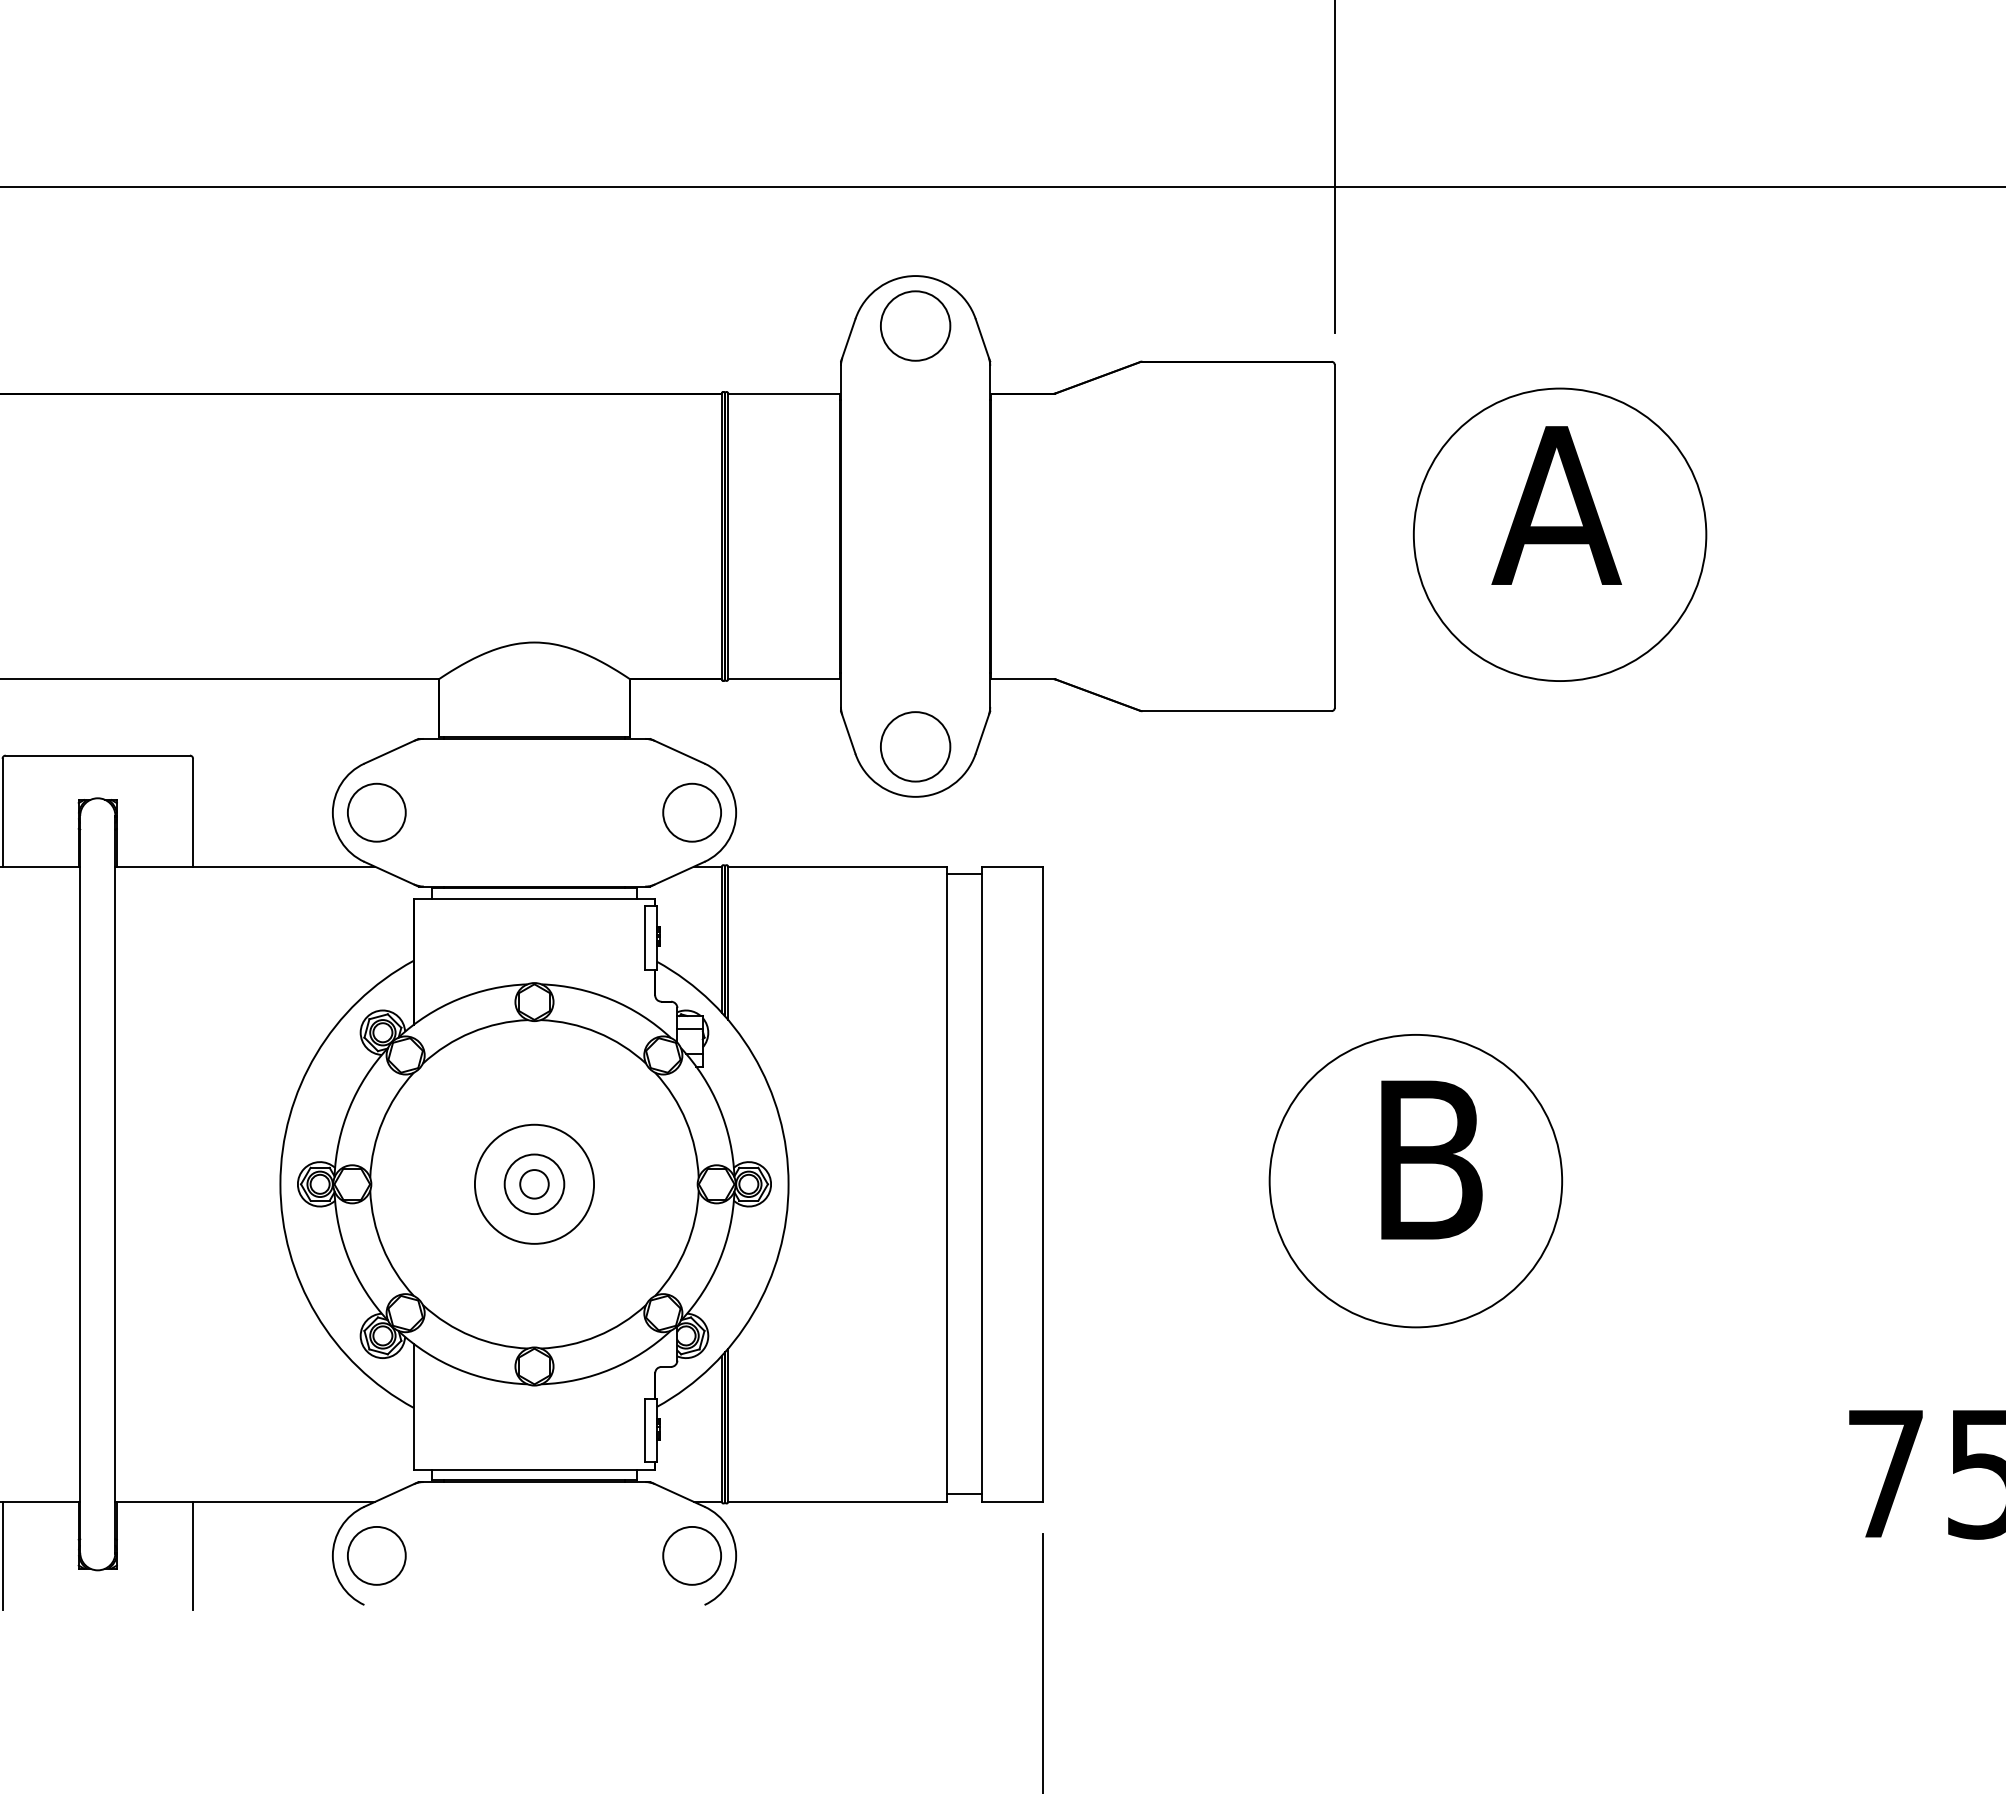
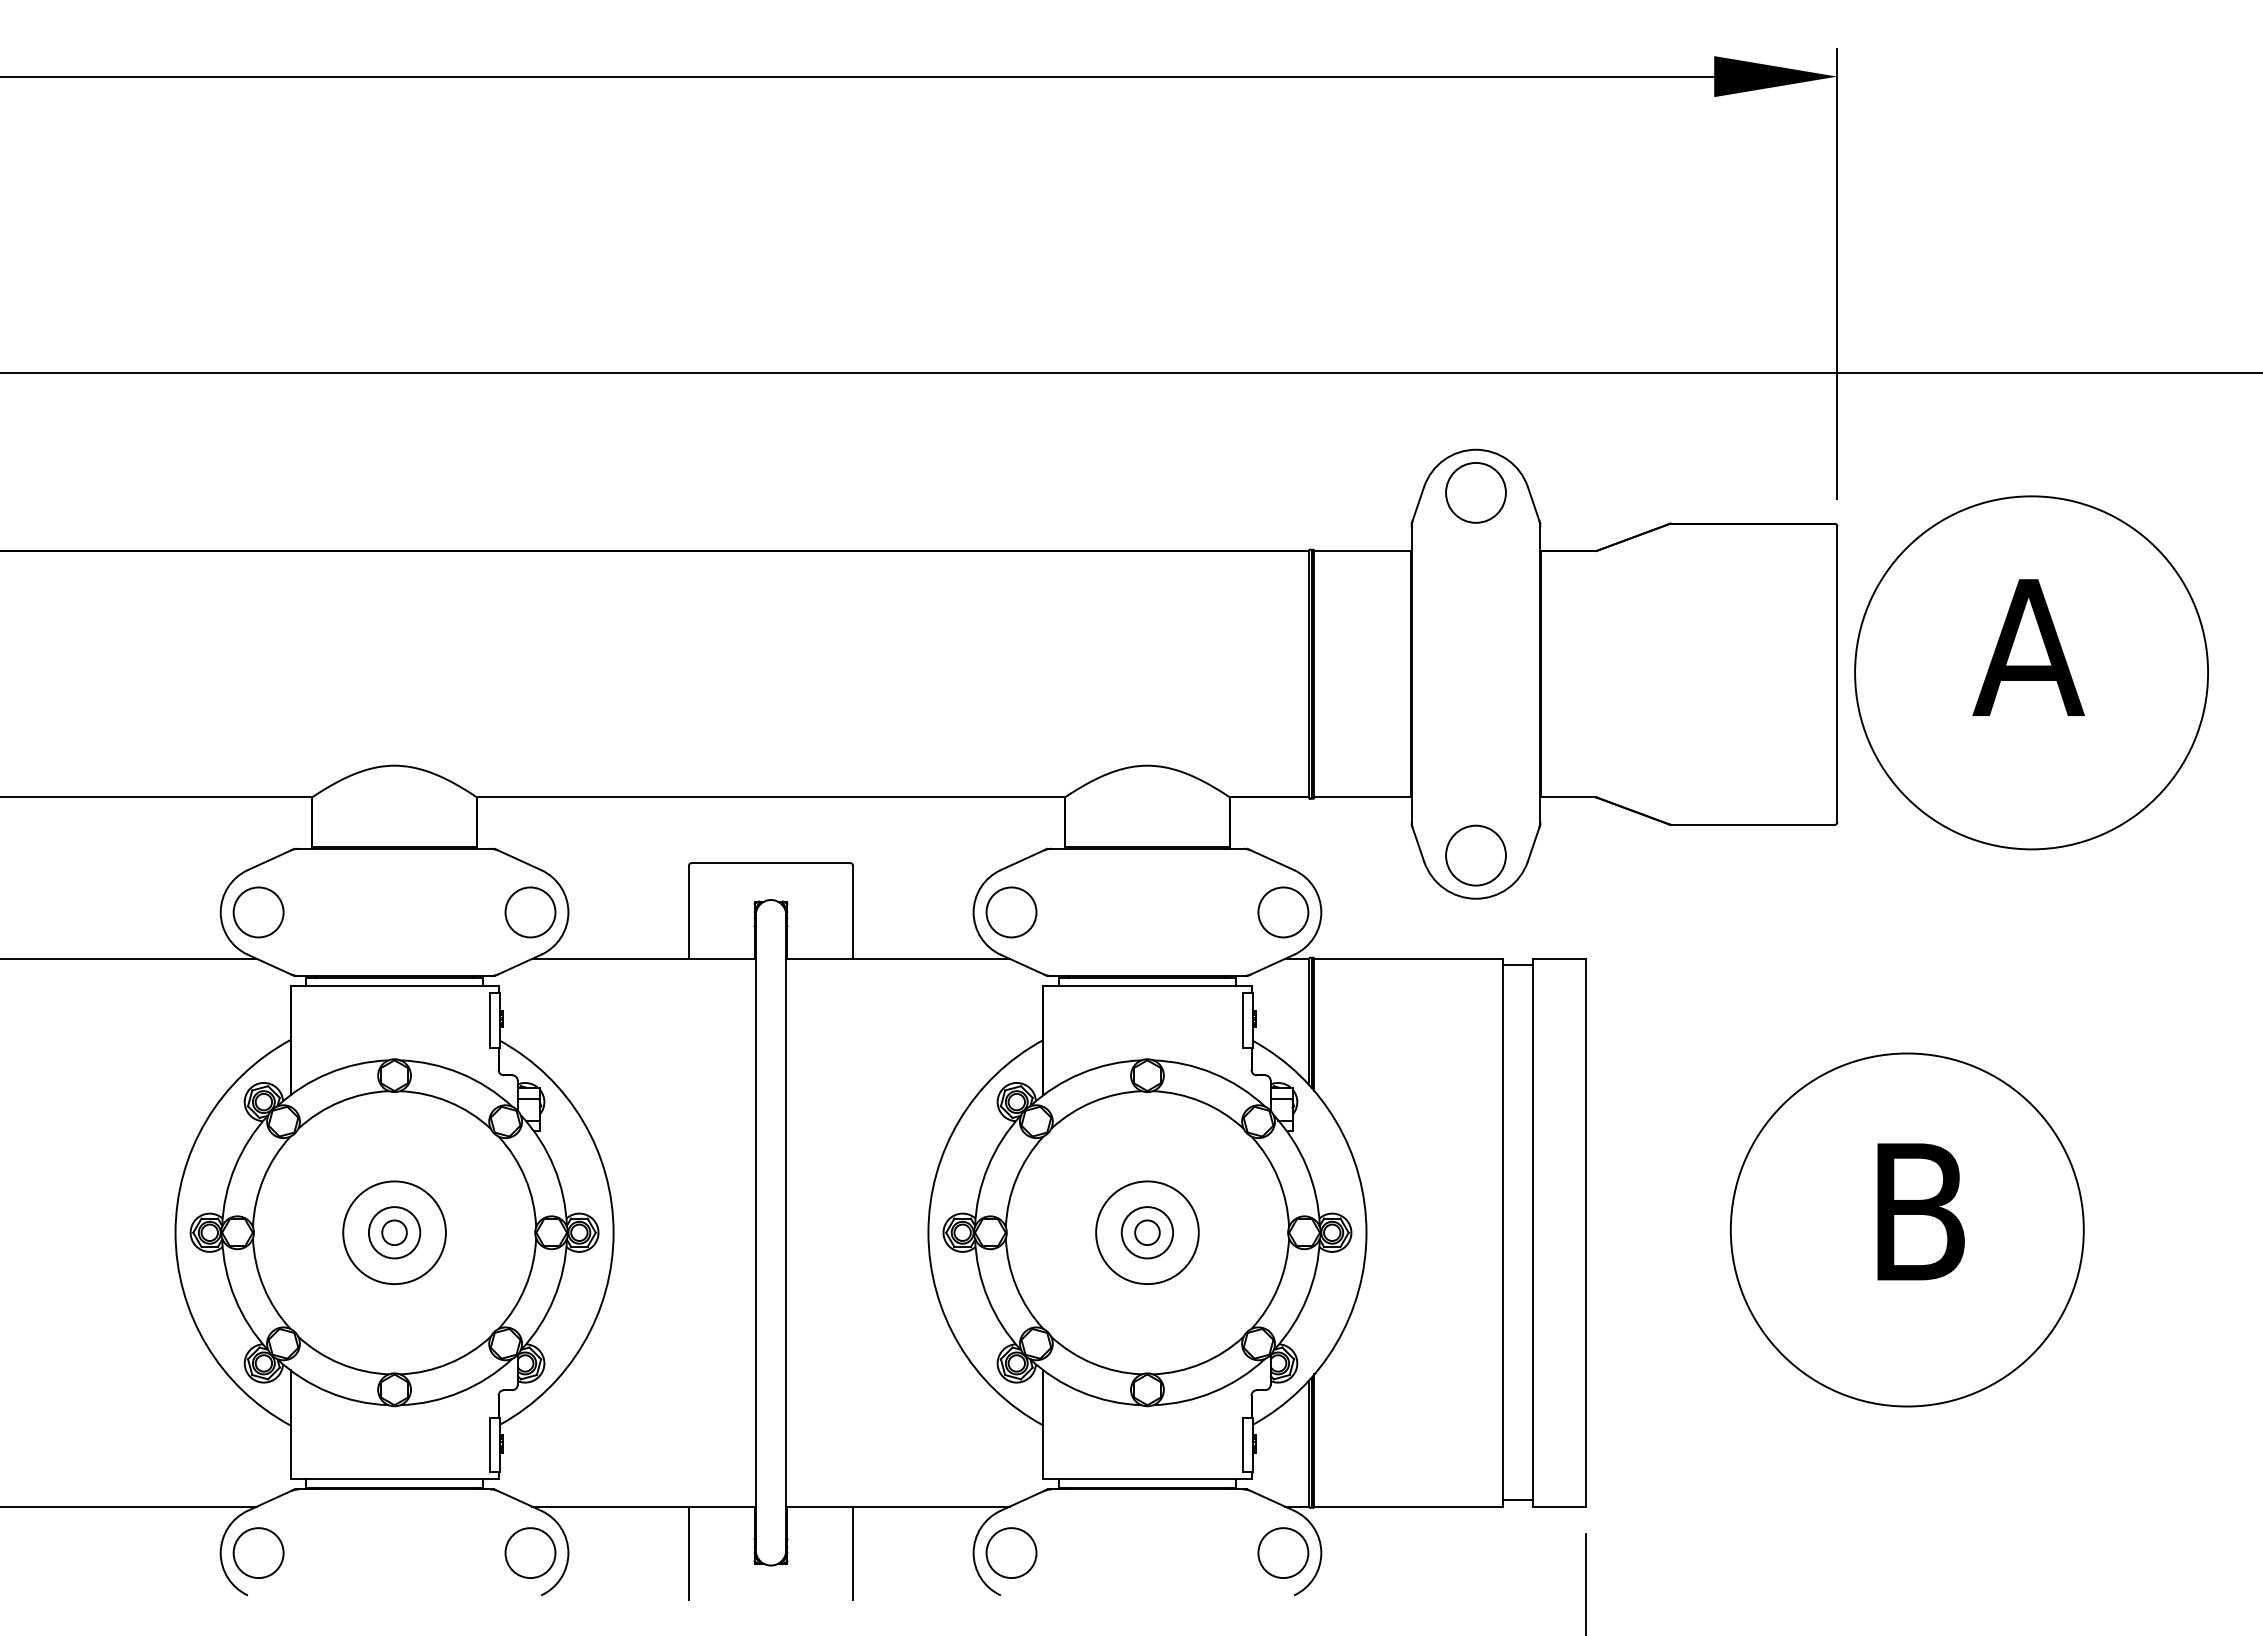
circle: (1559, 534) -> (2031, 672), size x1.4
circle: (1416, 1180) -> (1907, 1229), size x1.4

